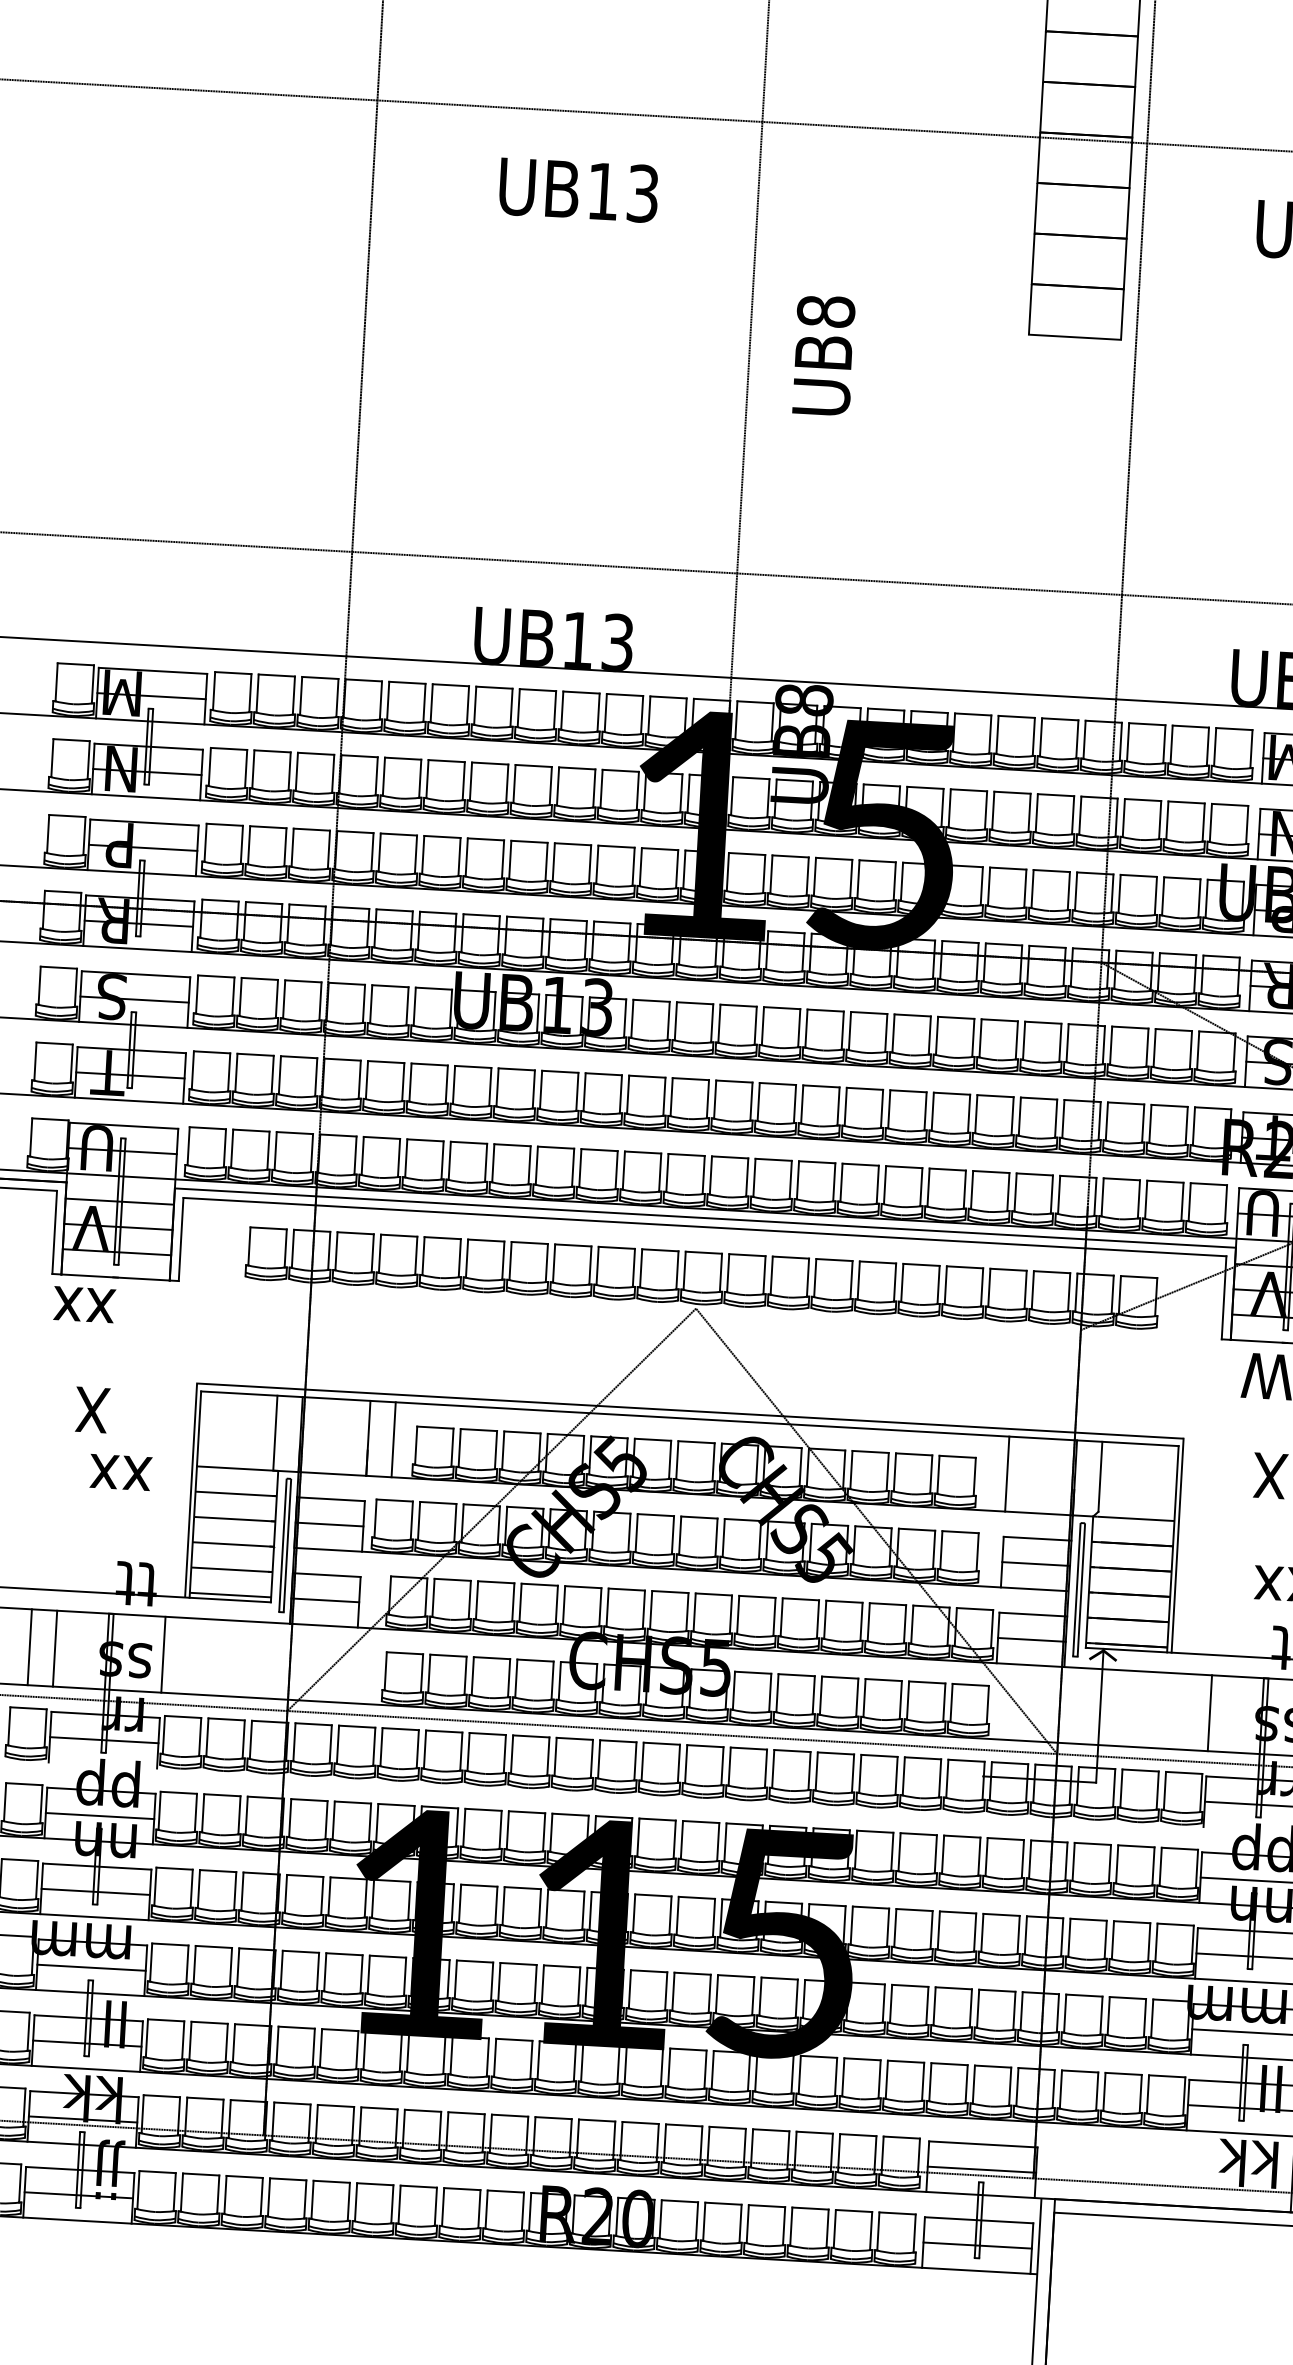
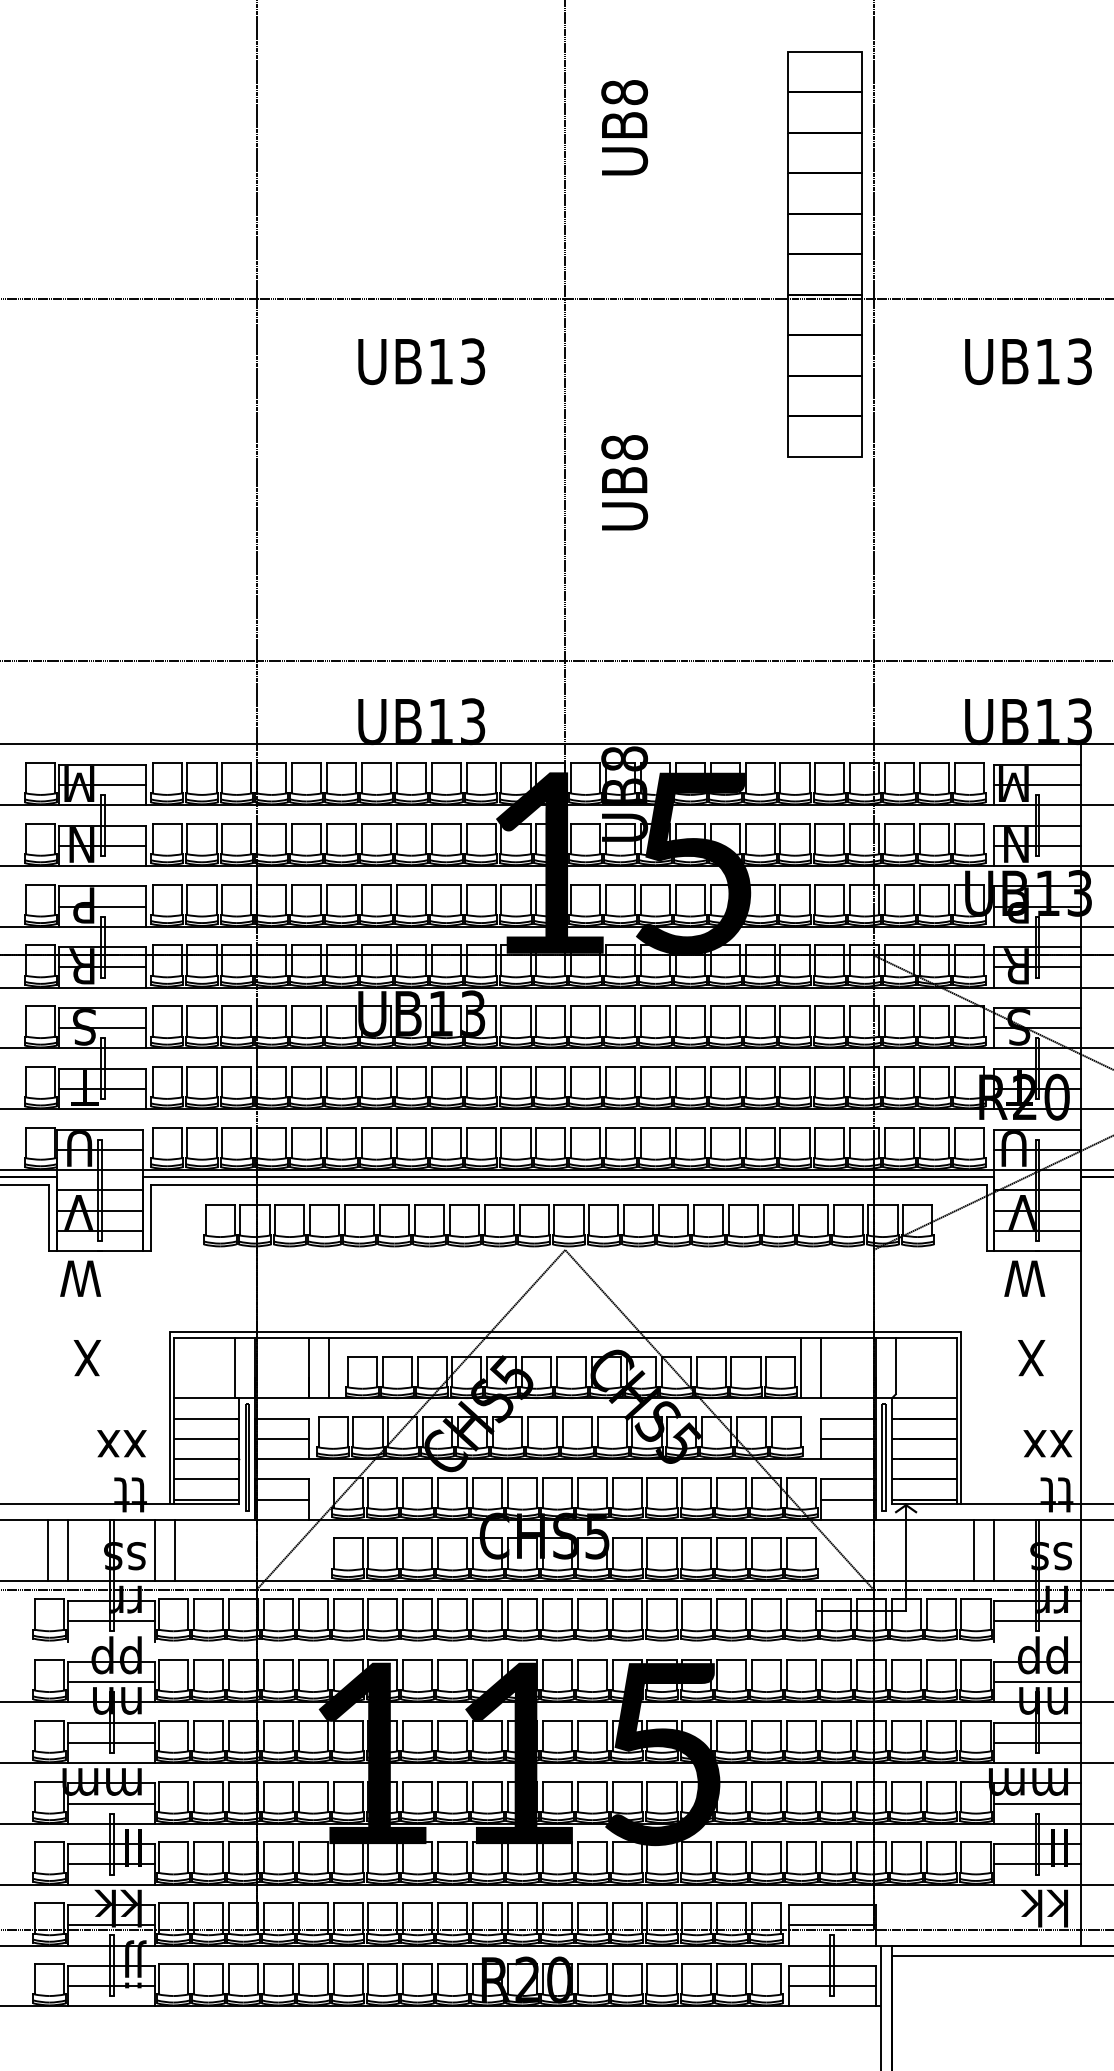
text: (84, 1310) -> (76, 1278), xx -> W
text: (120, 1472) -> (121, 1443), moved
line: (982, 1472) -> (801, 1368), added
line: (188, 1655) -> (175, 1549), added
line: (1184, 1710) -> (973, 1549), added

